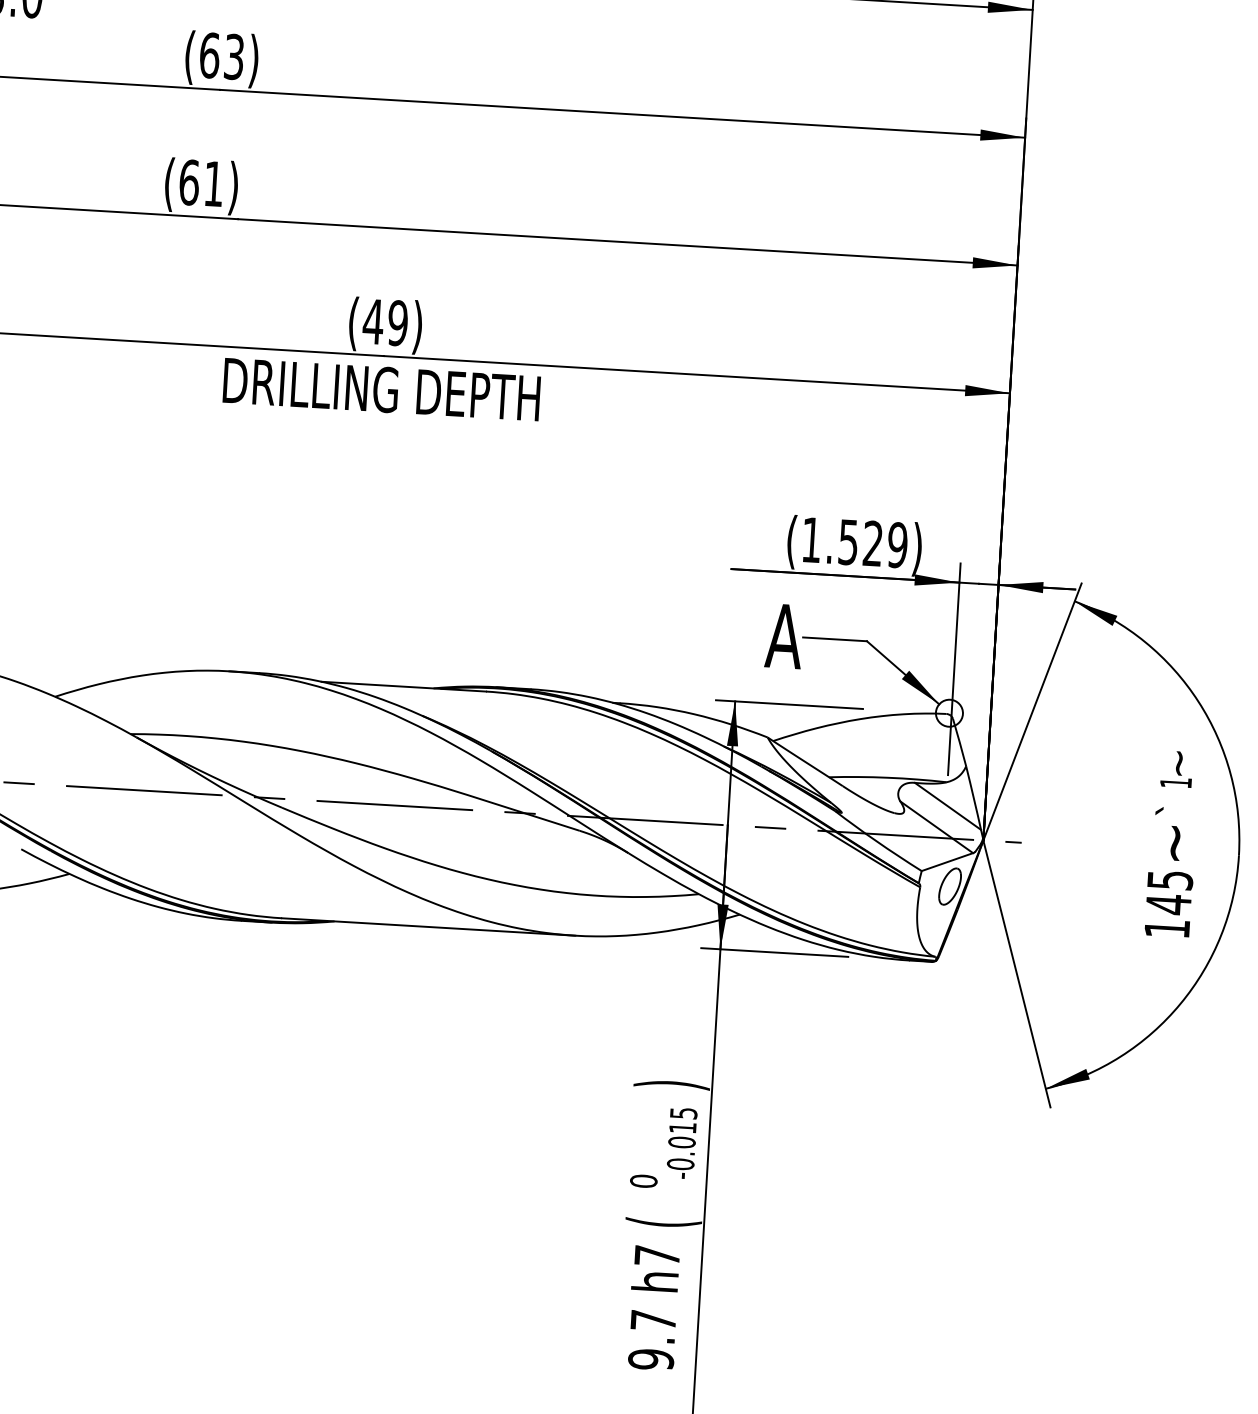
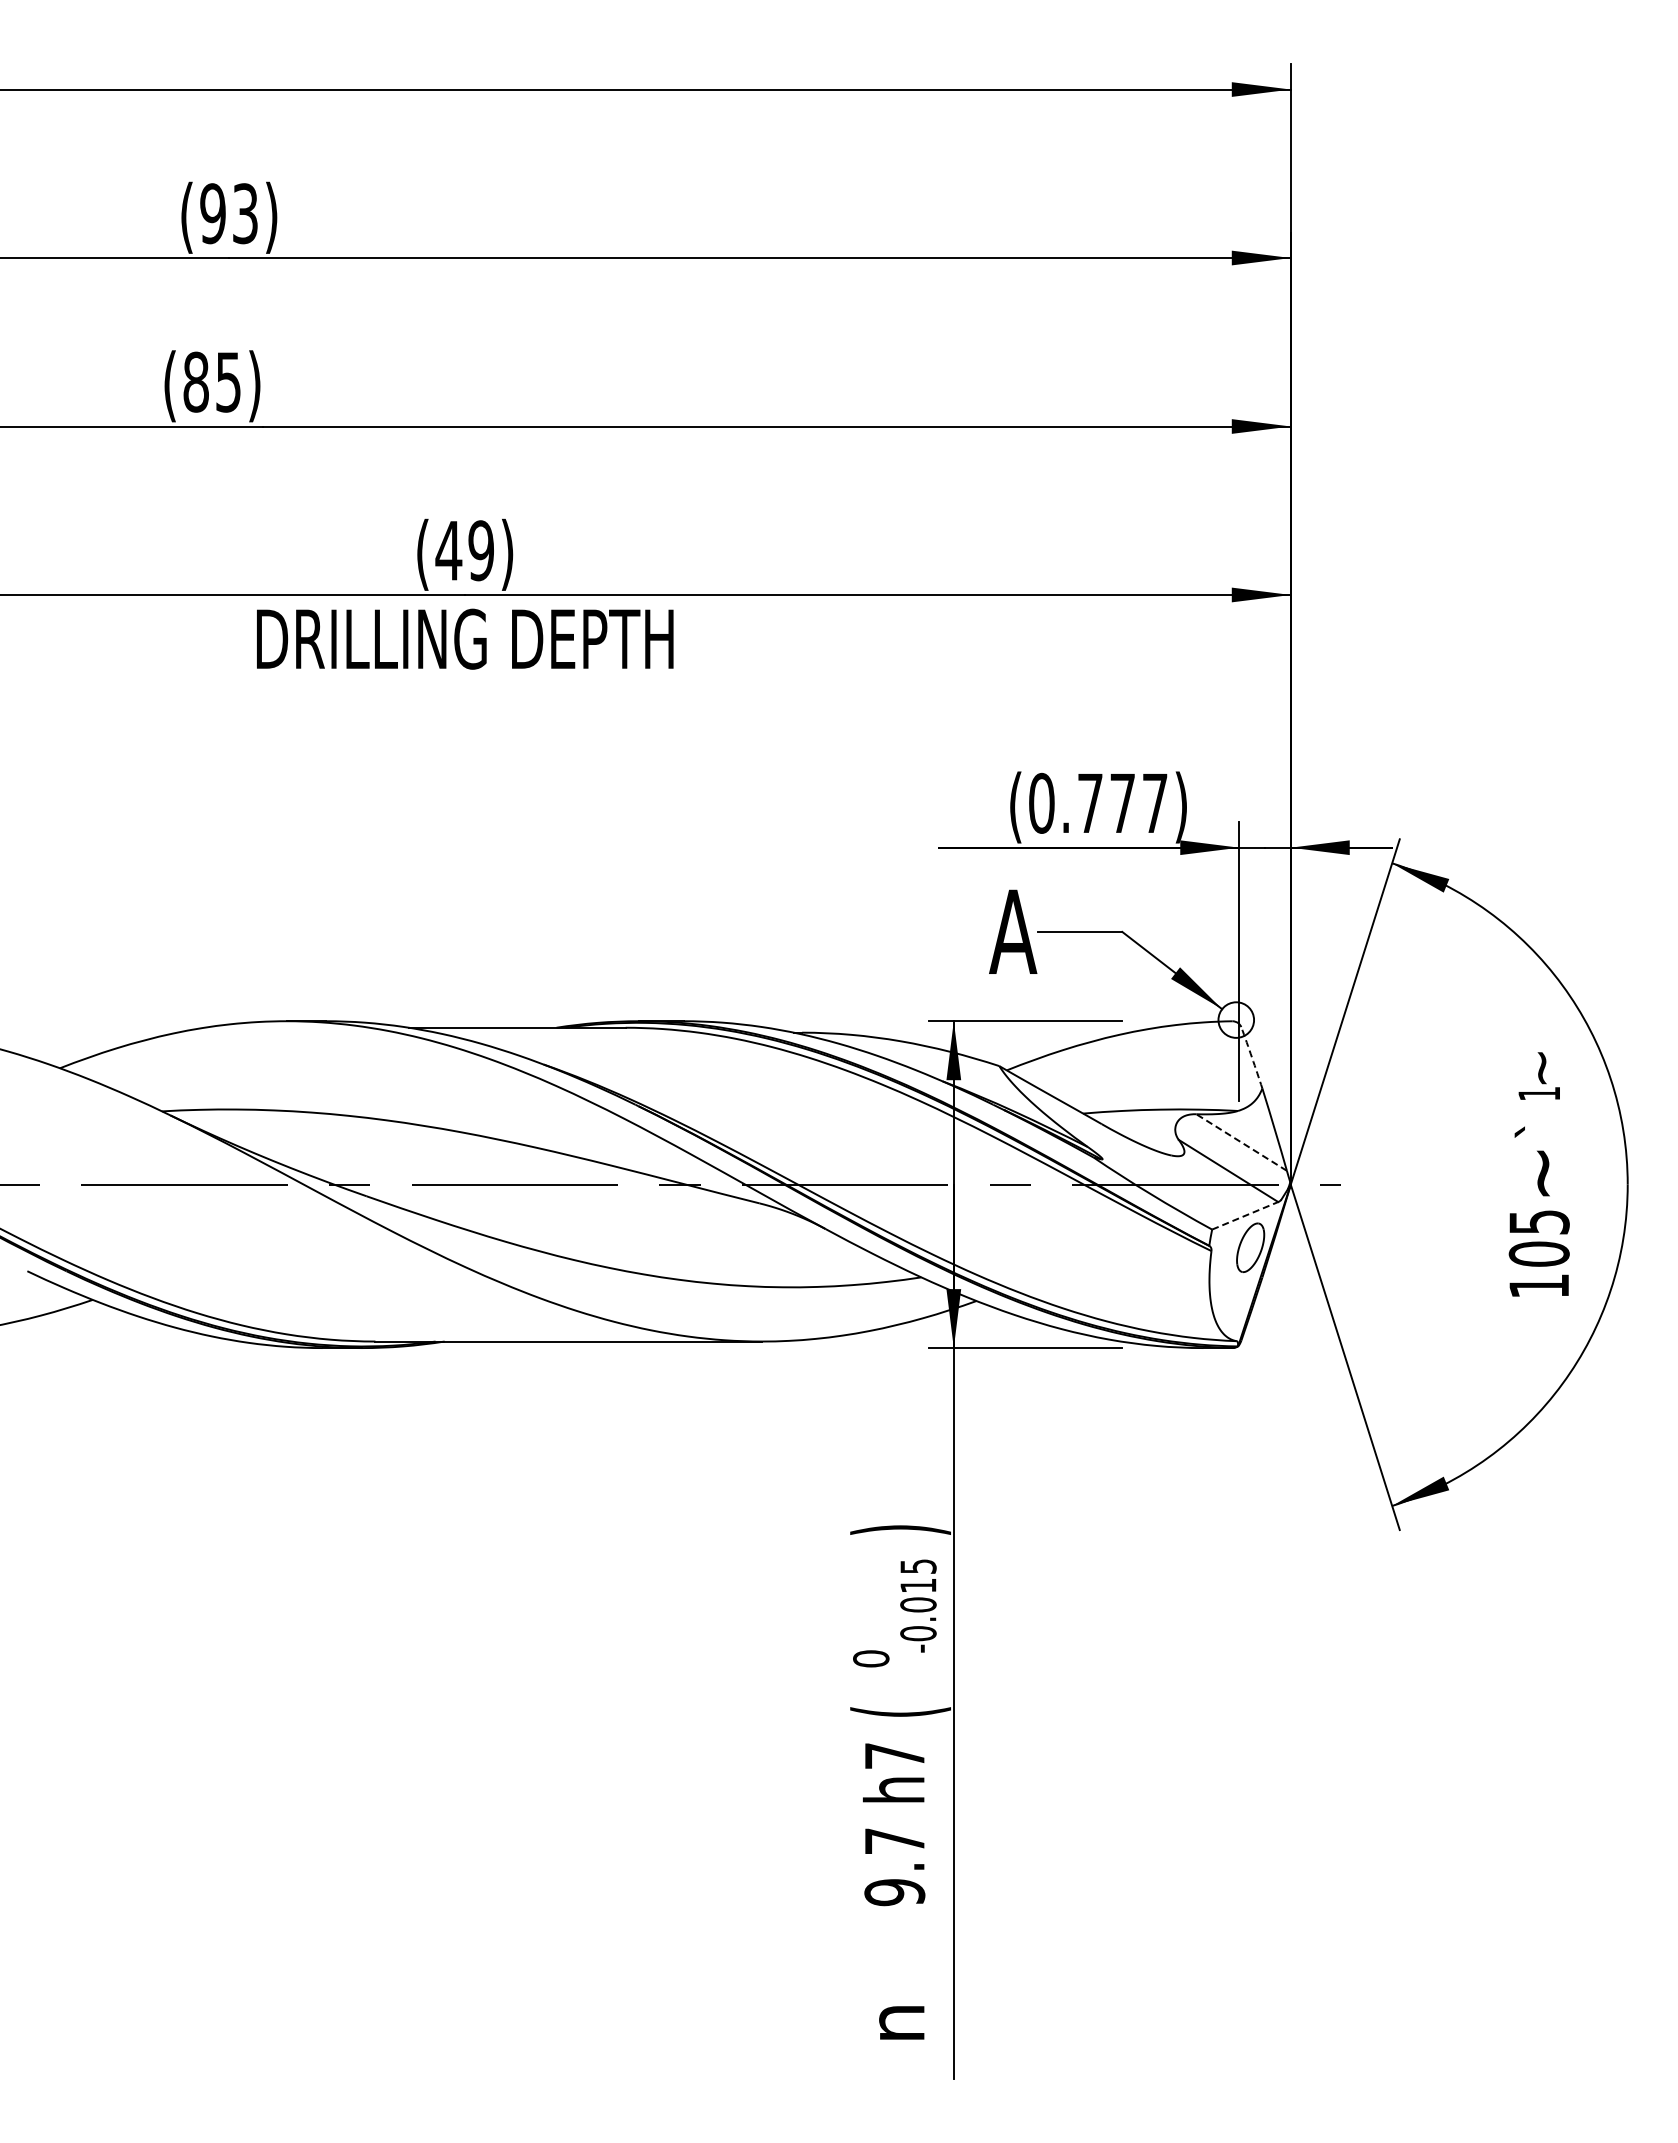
text: (210, 55) -> (213, 213), (63) -> (93)
text: (200, 182) -> (211, 381), (61) -> (85)
text: (854, 542) -> (1098, 802), (1.529) -> (0.777)
arc: (960, 742) -> (1252, 1057), solid -> dashed
line: (947, 806) -> (1241, 1142), solid -> dashed
line: (947, 861) -> (1245, 1215), solid -> dashed
text: (1168, 904) -> (1538, 1254), 145 -> 105

